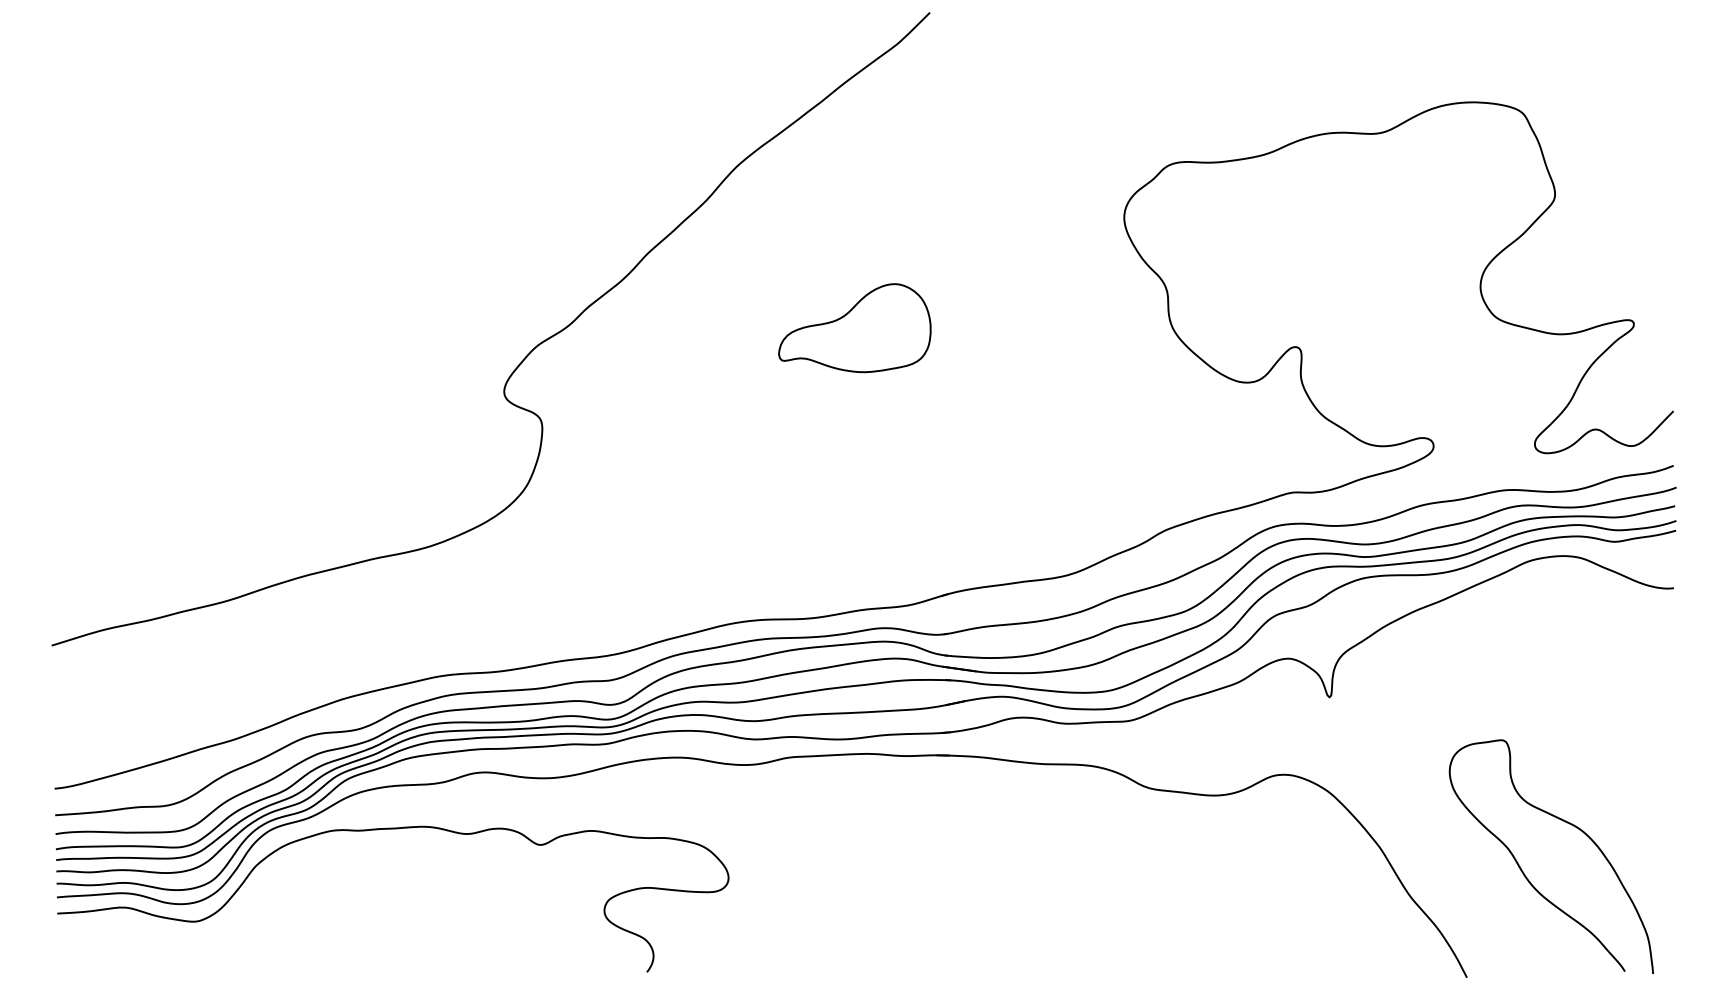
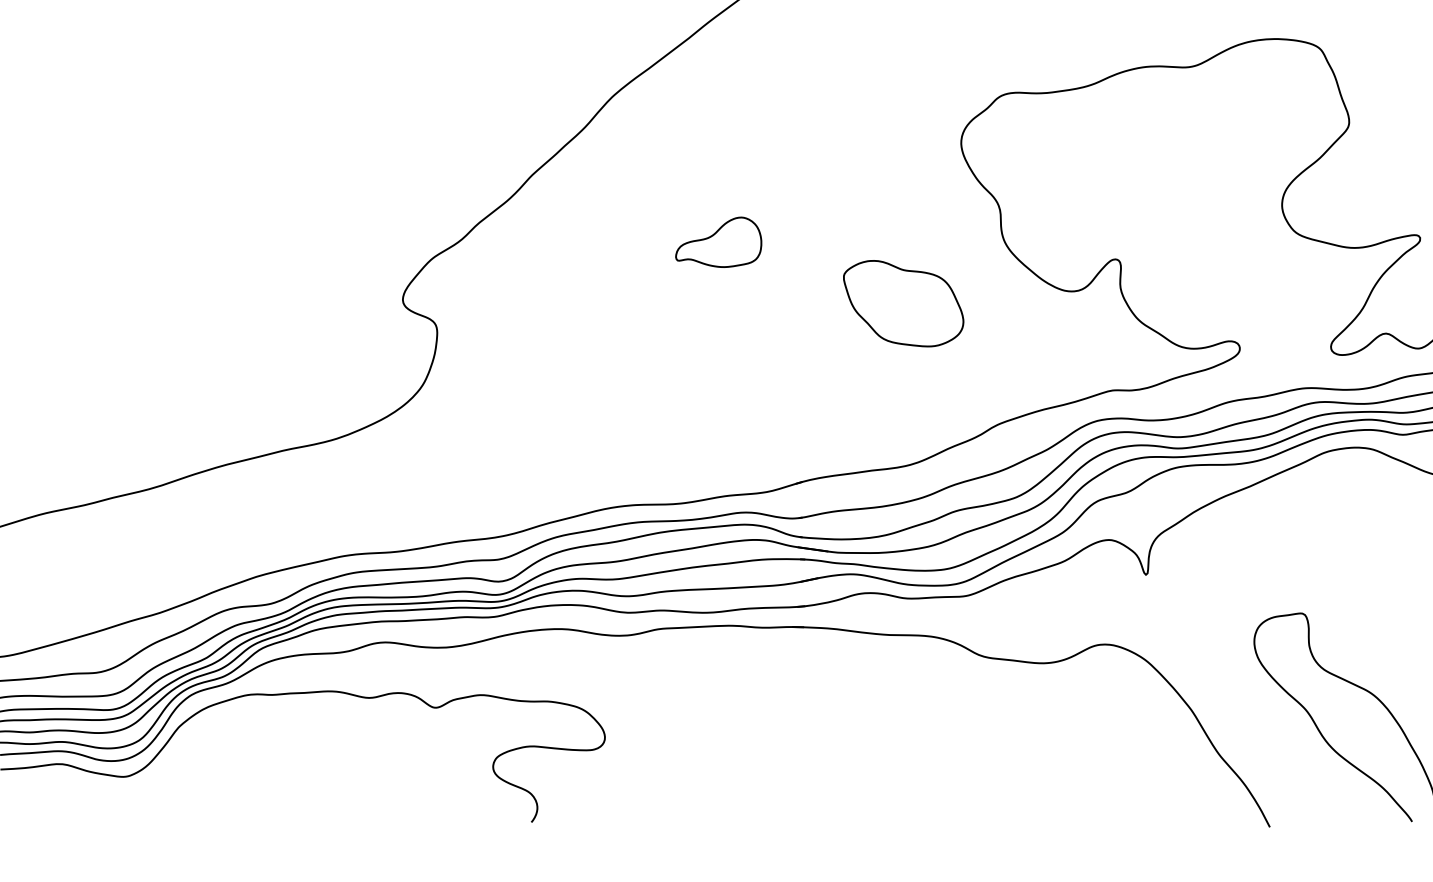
part: (854, 327) -> (718, 241), size x0.62
part: (1060, 395) -> (903, 303), added

